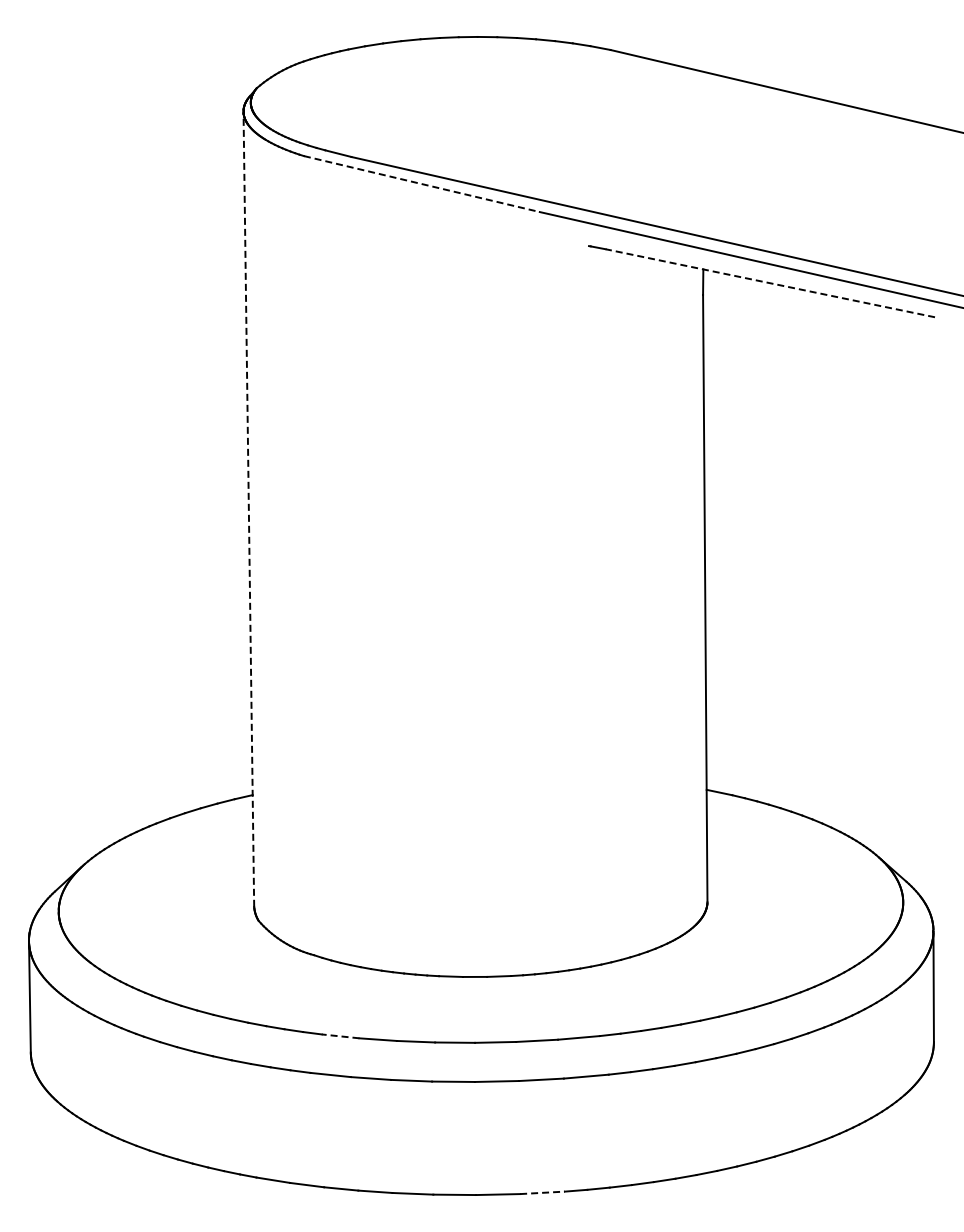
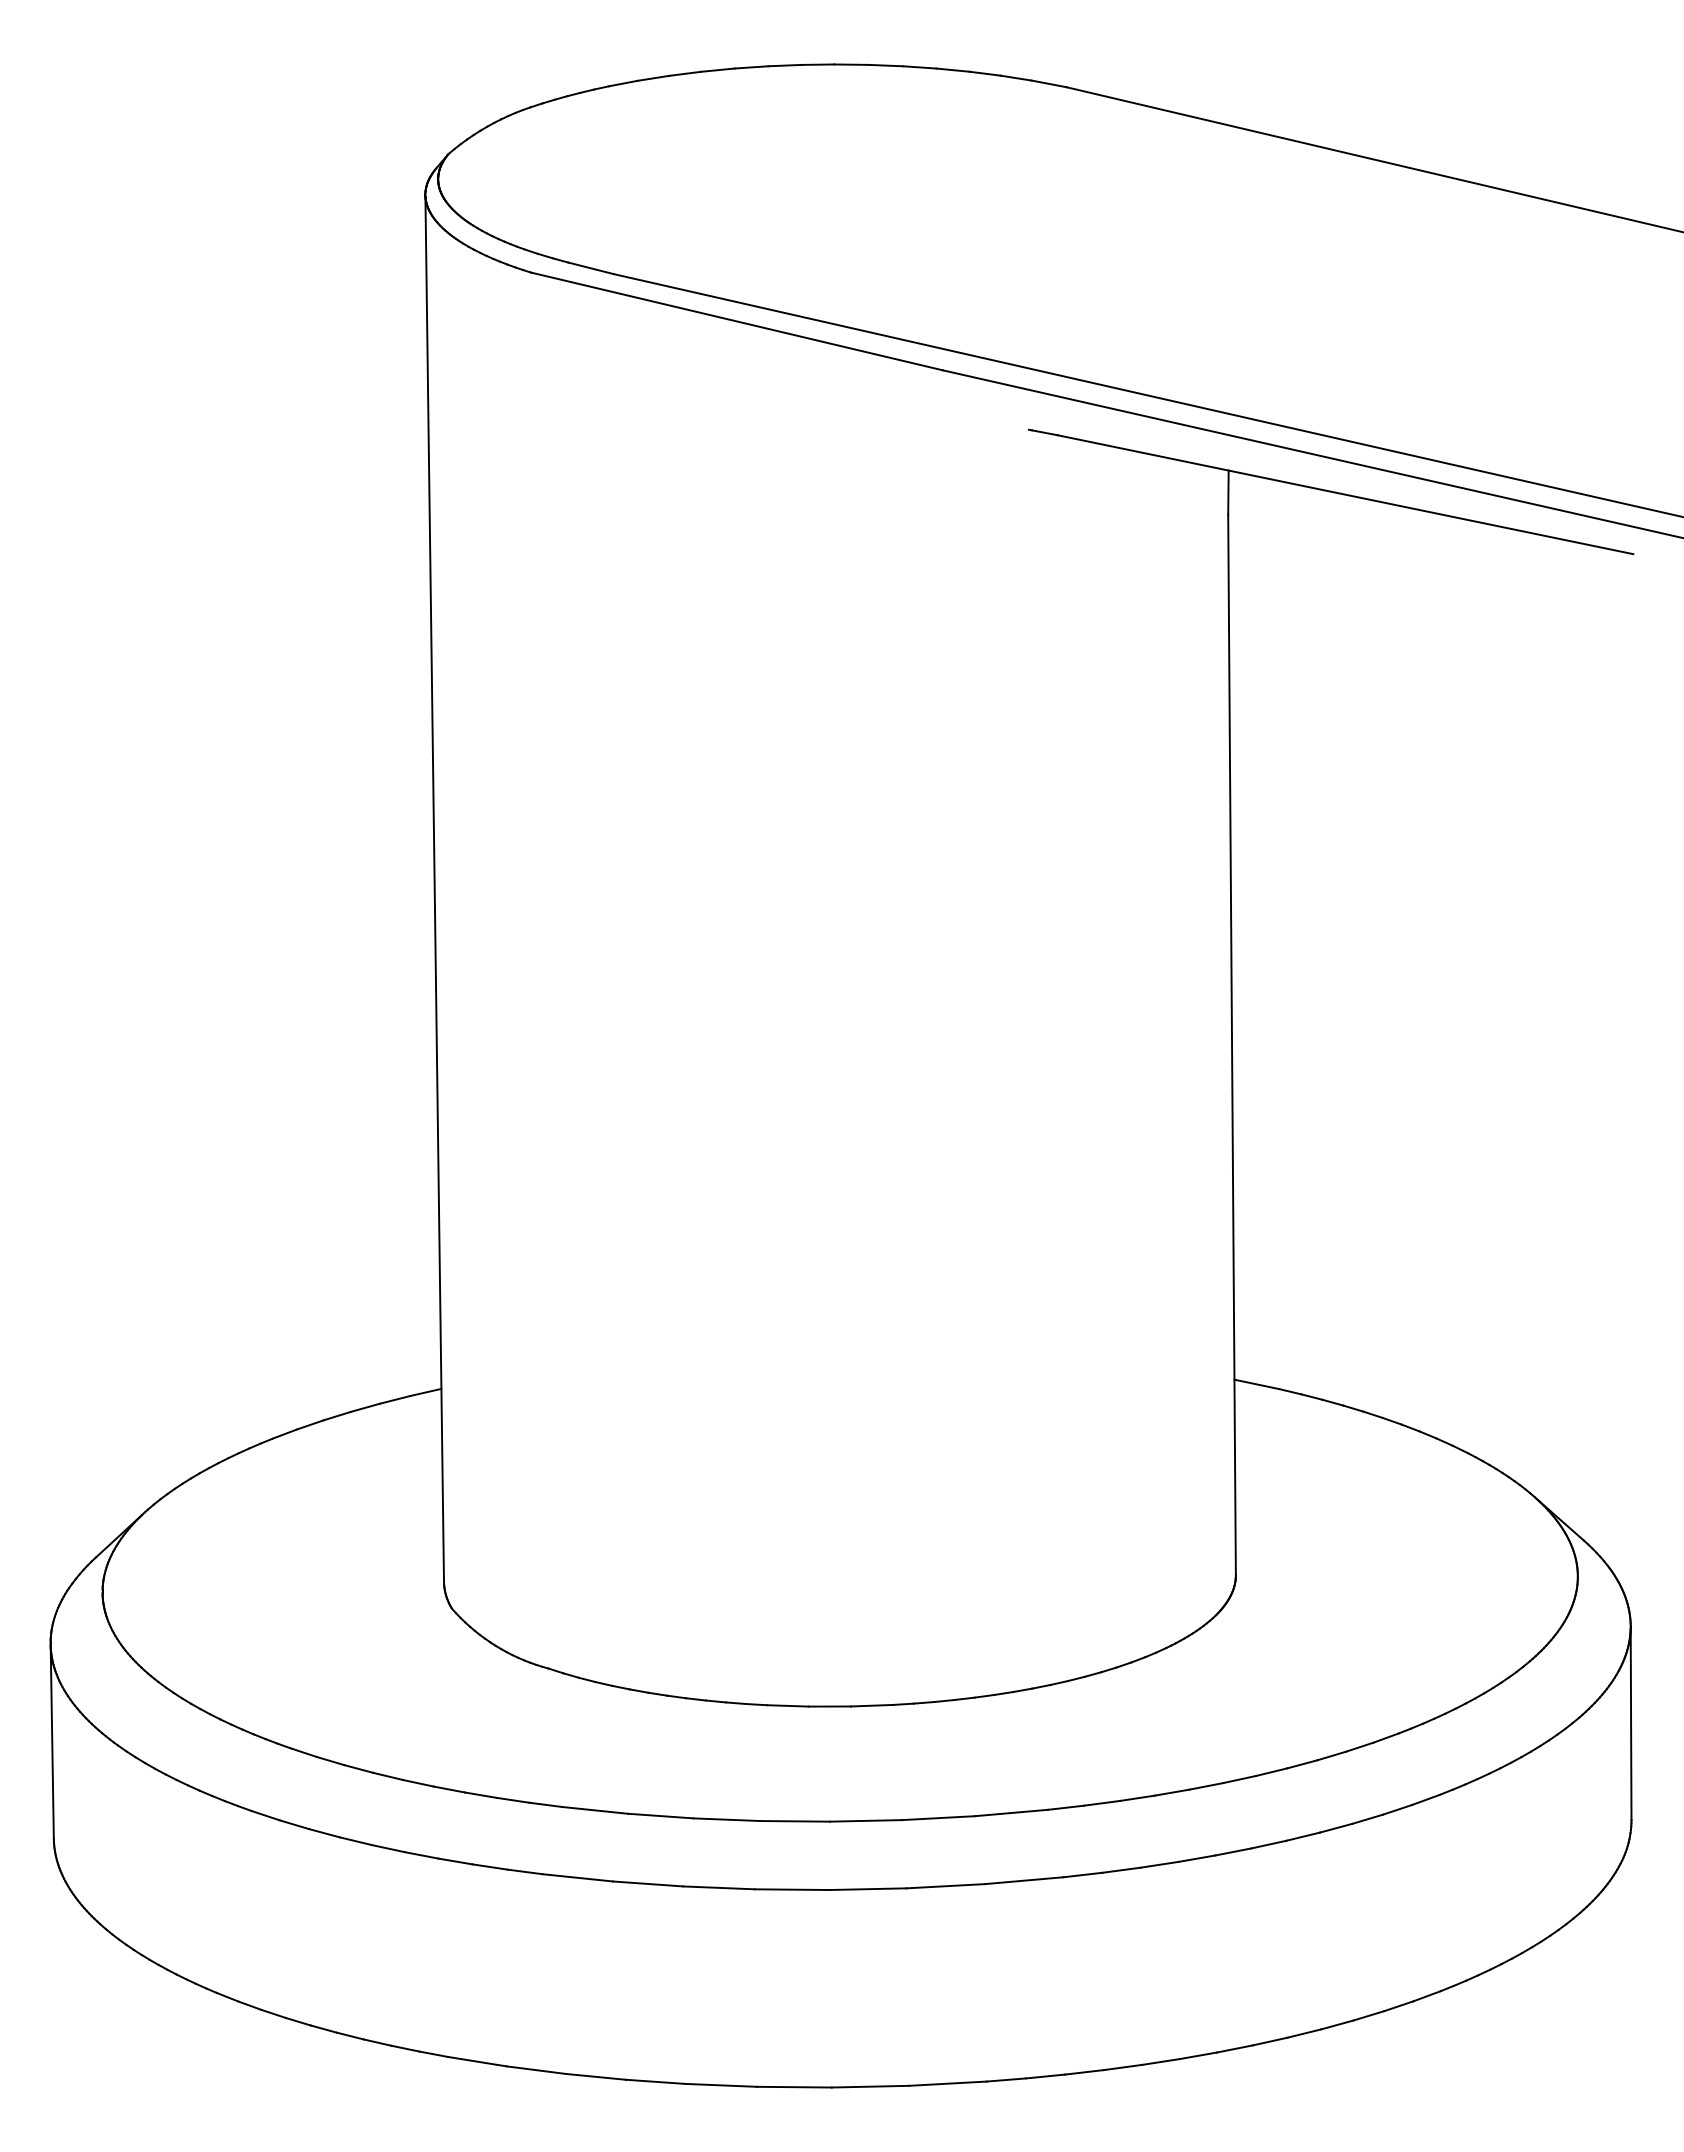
line: (422, 184) -> (738, 322), dashed -> solid
line: (769, 283) -> (1344, 495), dashed -> solid
line: (248, 509) -> (434, 889), dashed -> solid
line: (340, 1036) -> (594, 1810), dashed -> solid
line: (543, 1192) -> (949, 2083), dashed -> solid

